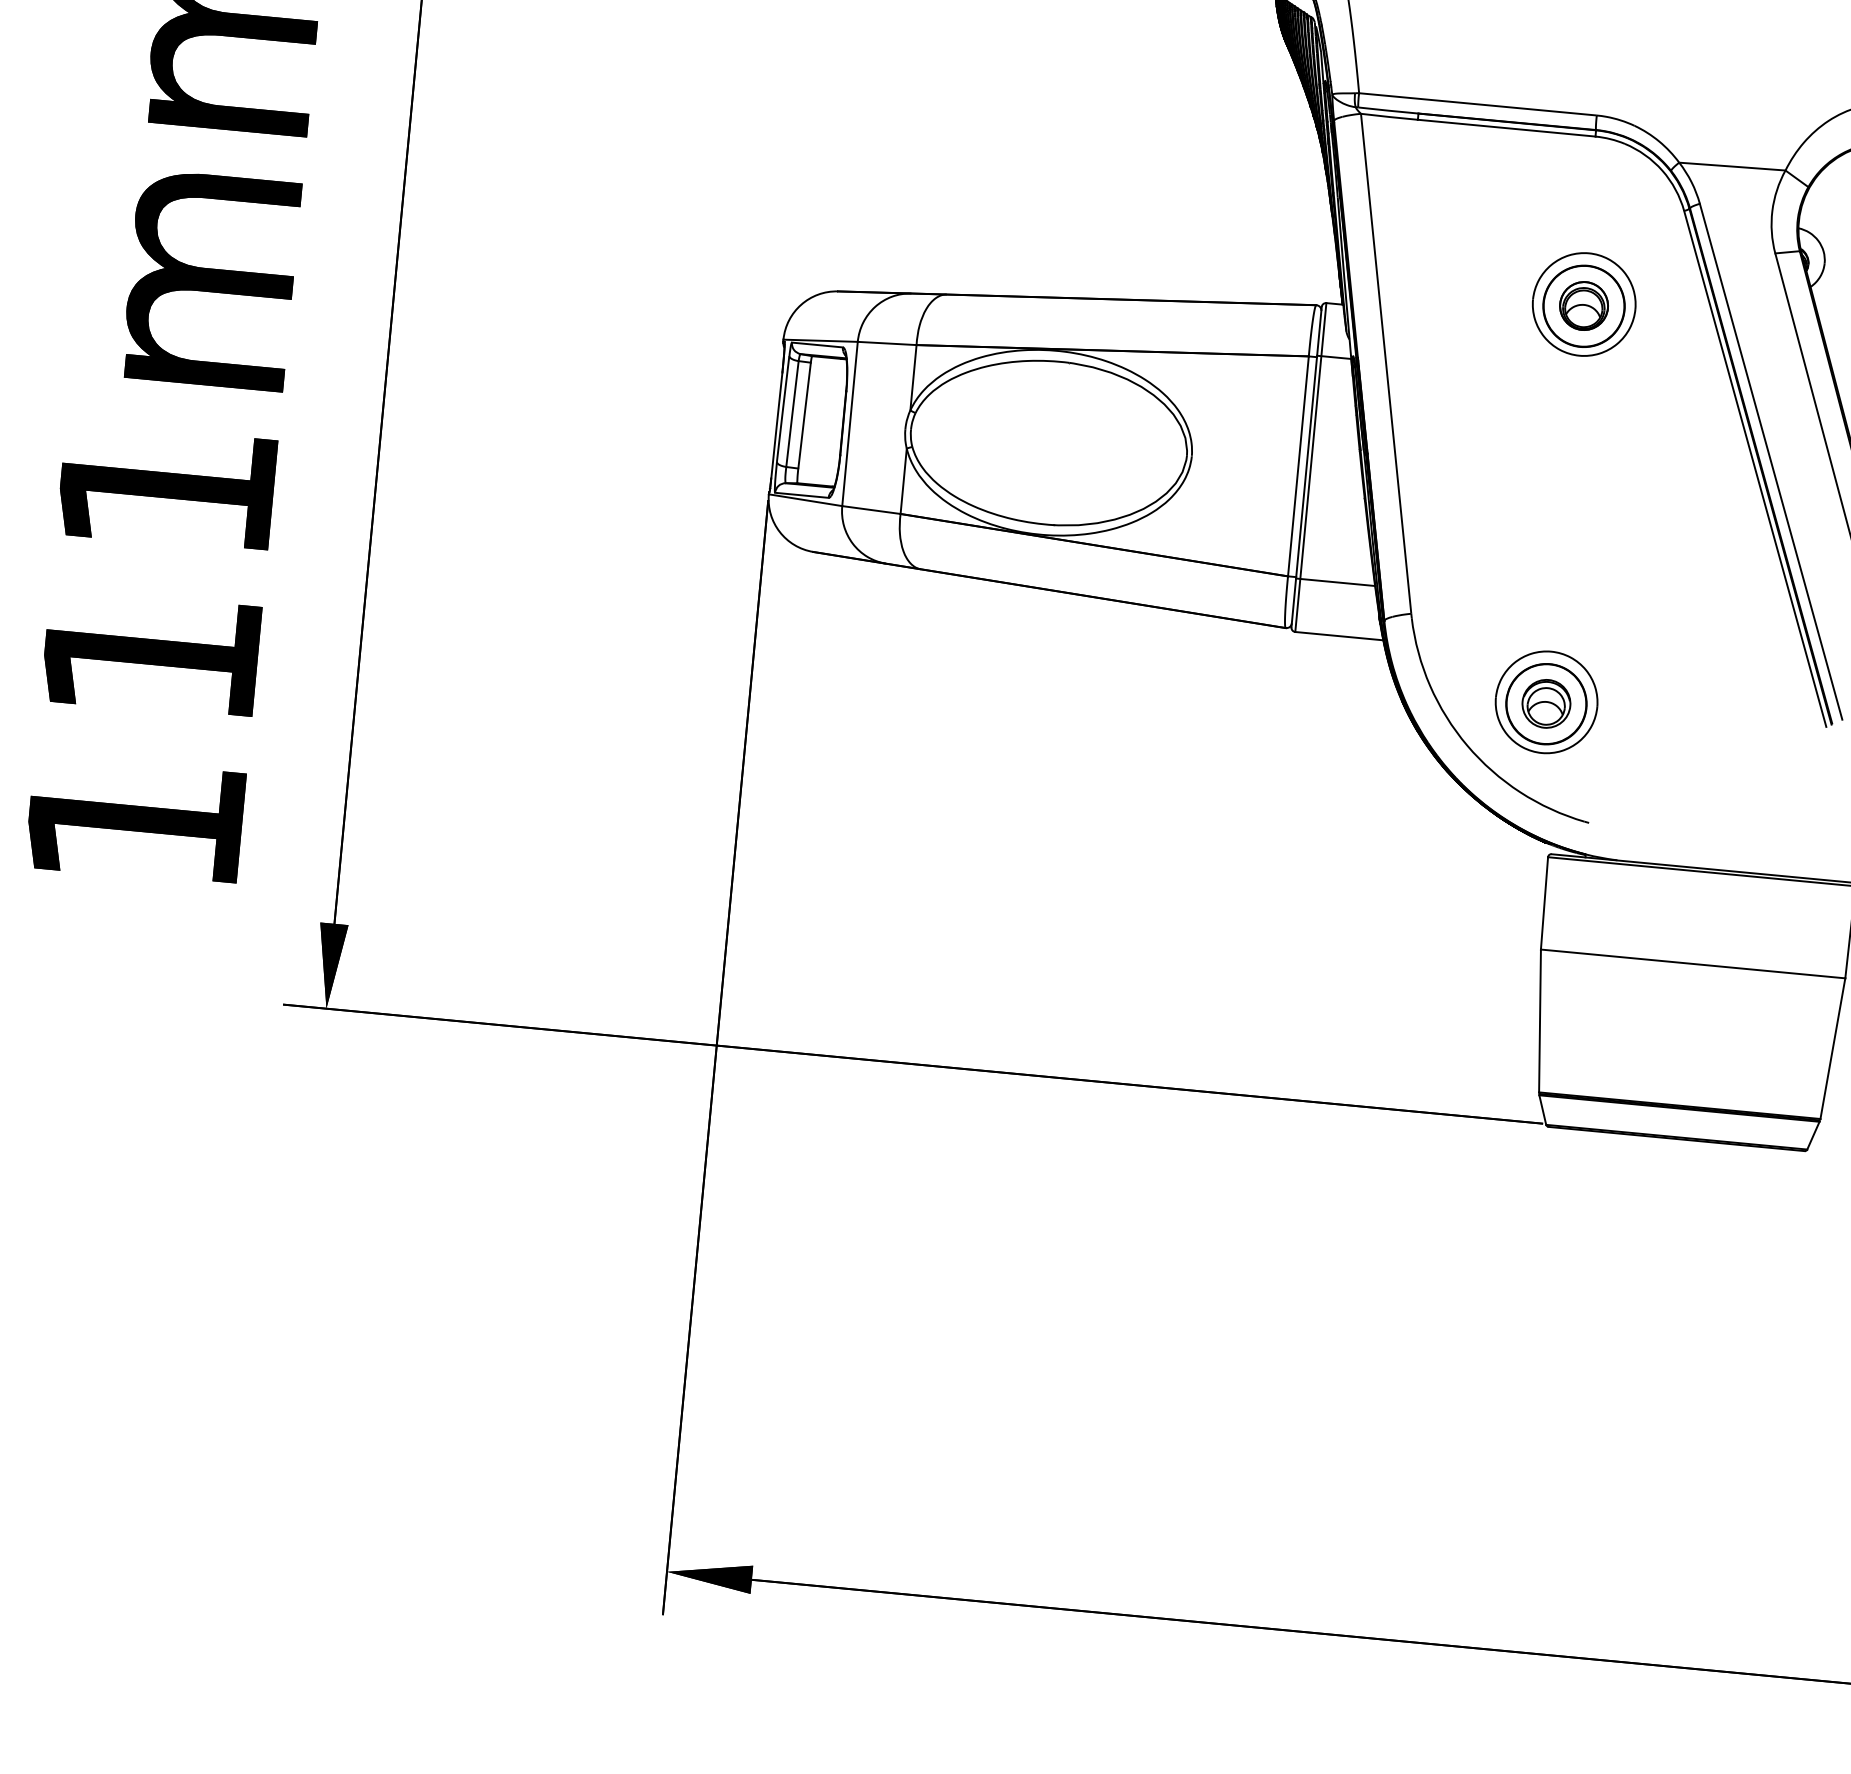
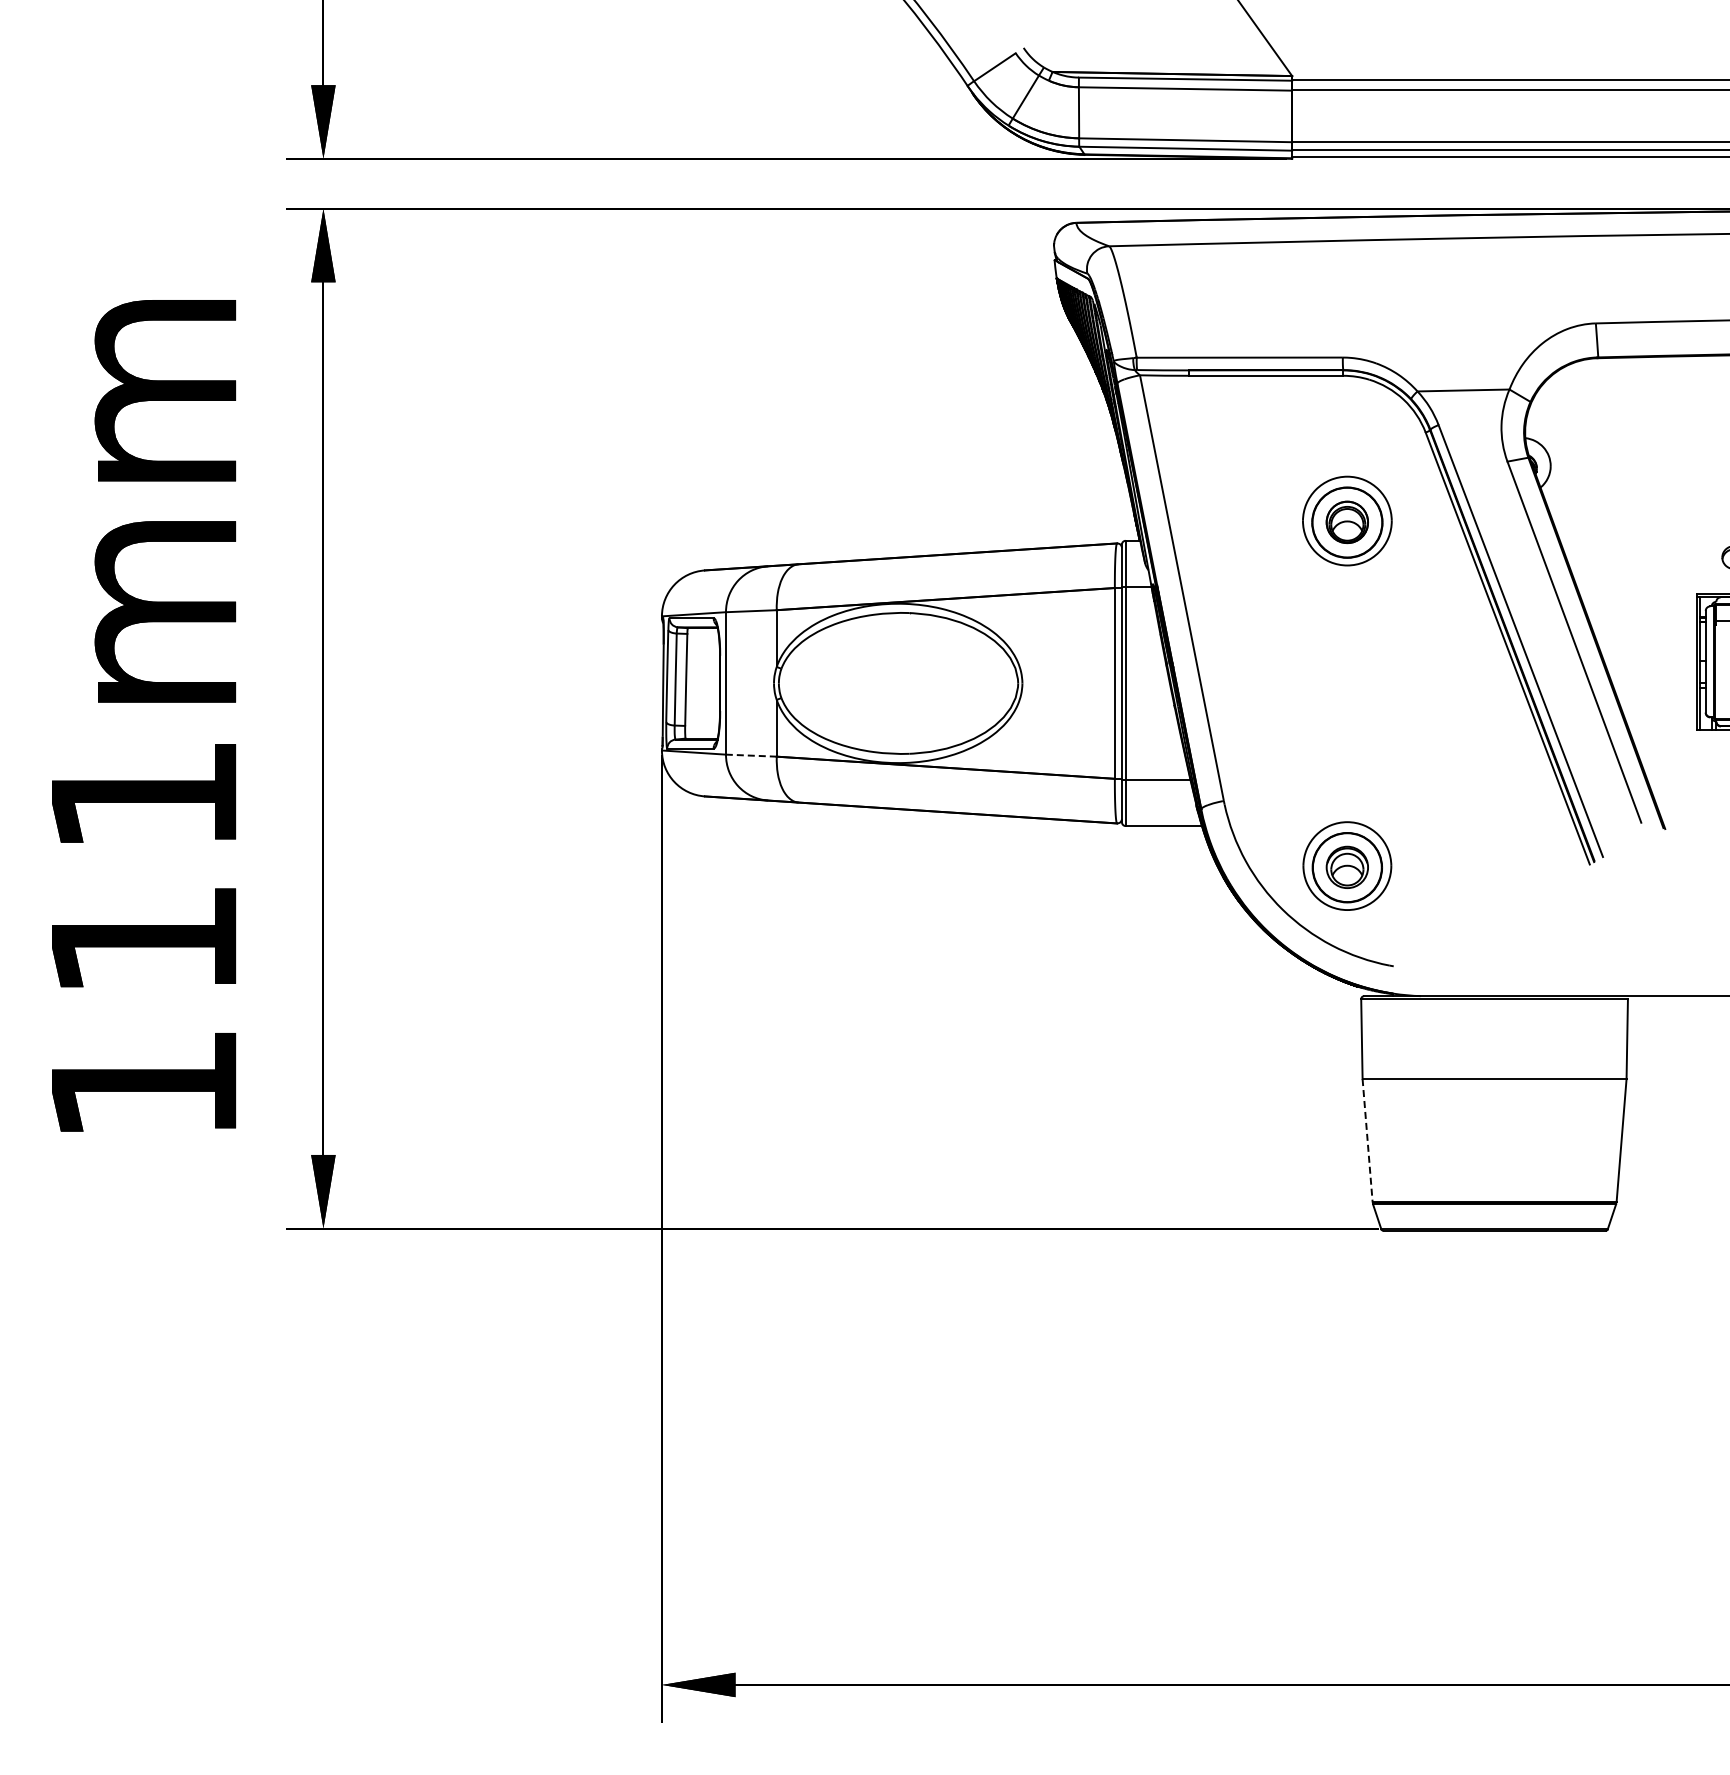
line: (870, 509) -> (750, 755), solid -> dashed
line: (1539, 1020) -> (1367, 1140), solid -> dashed

